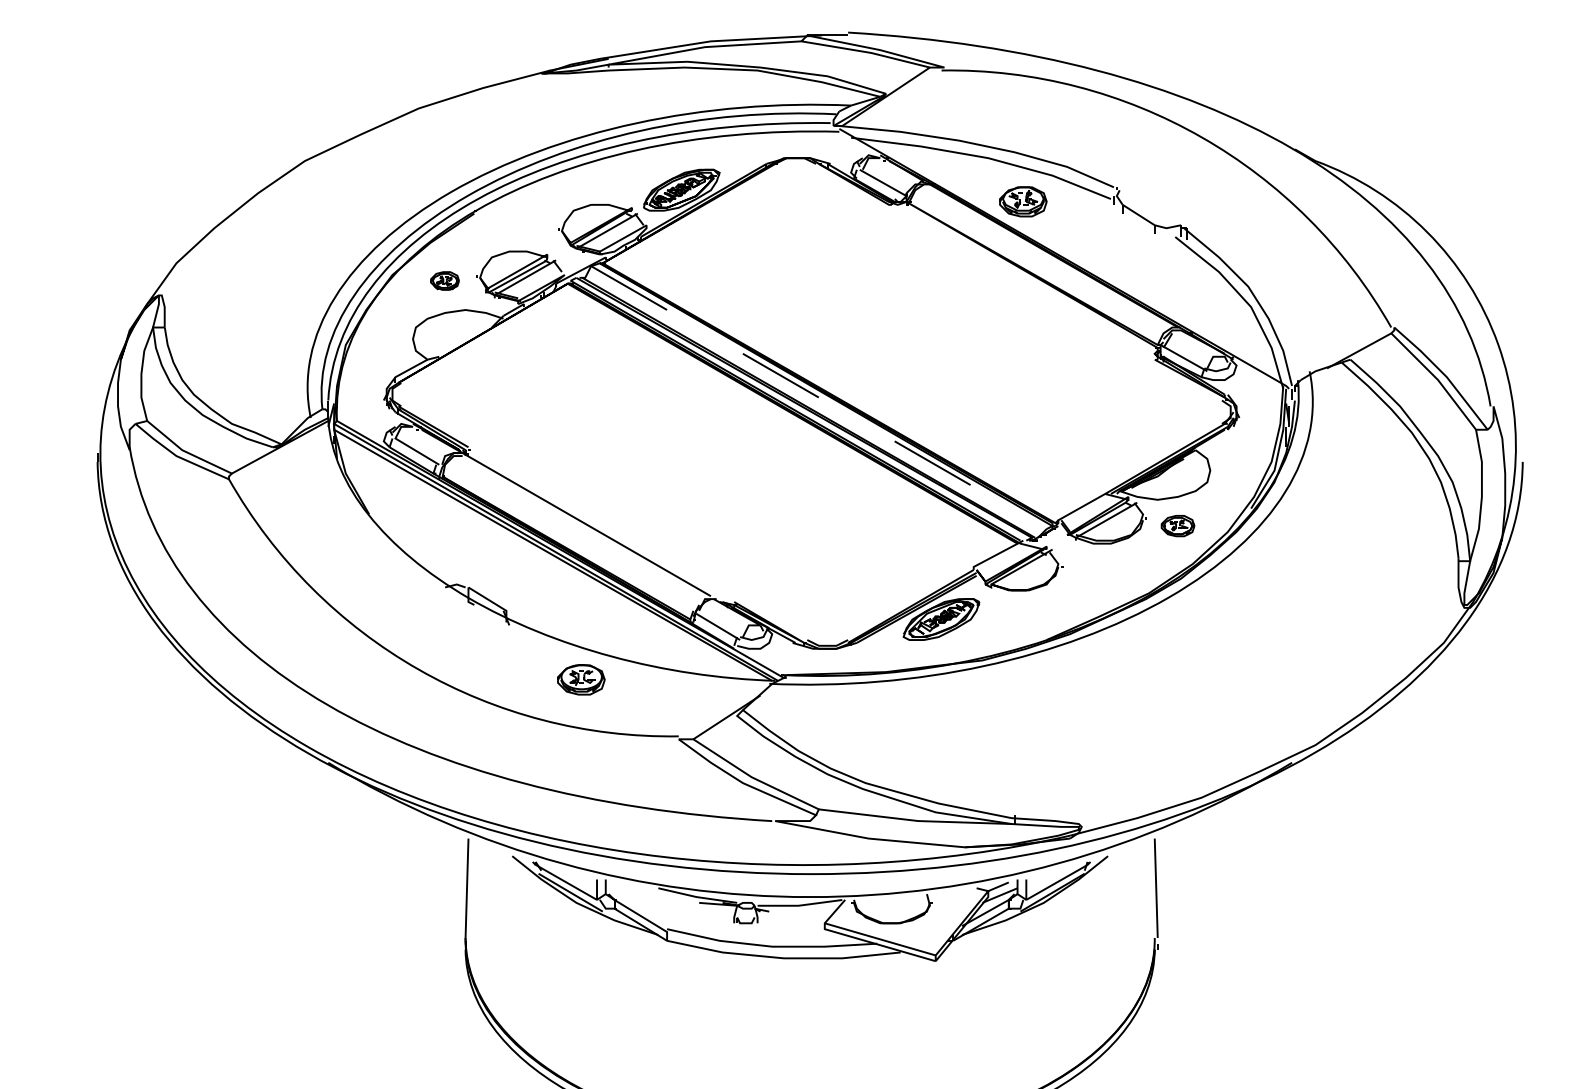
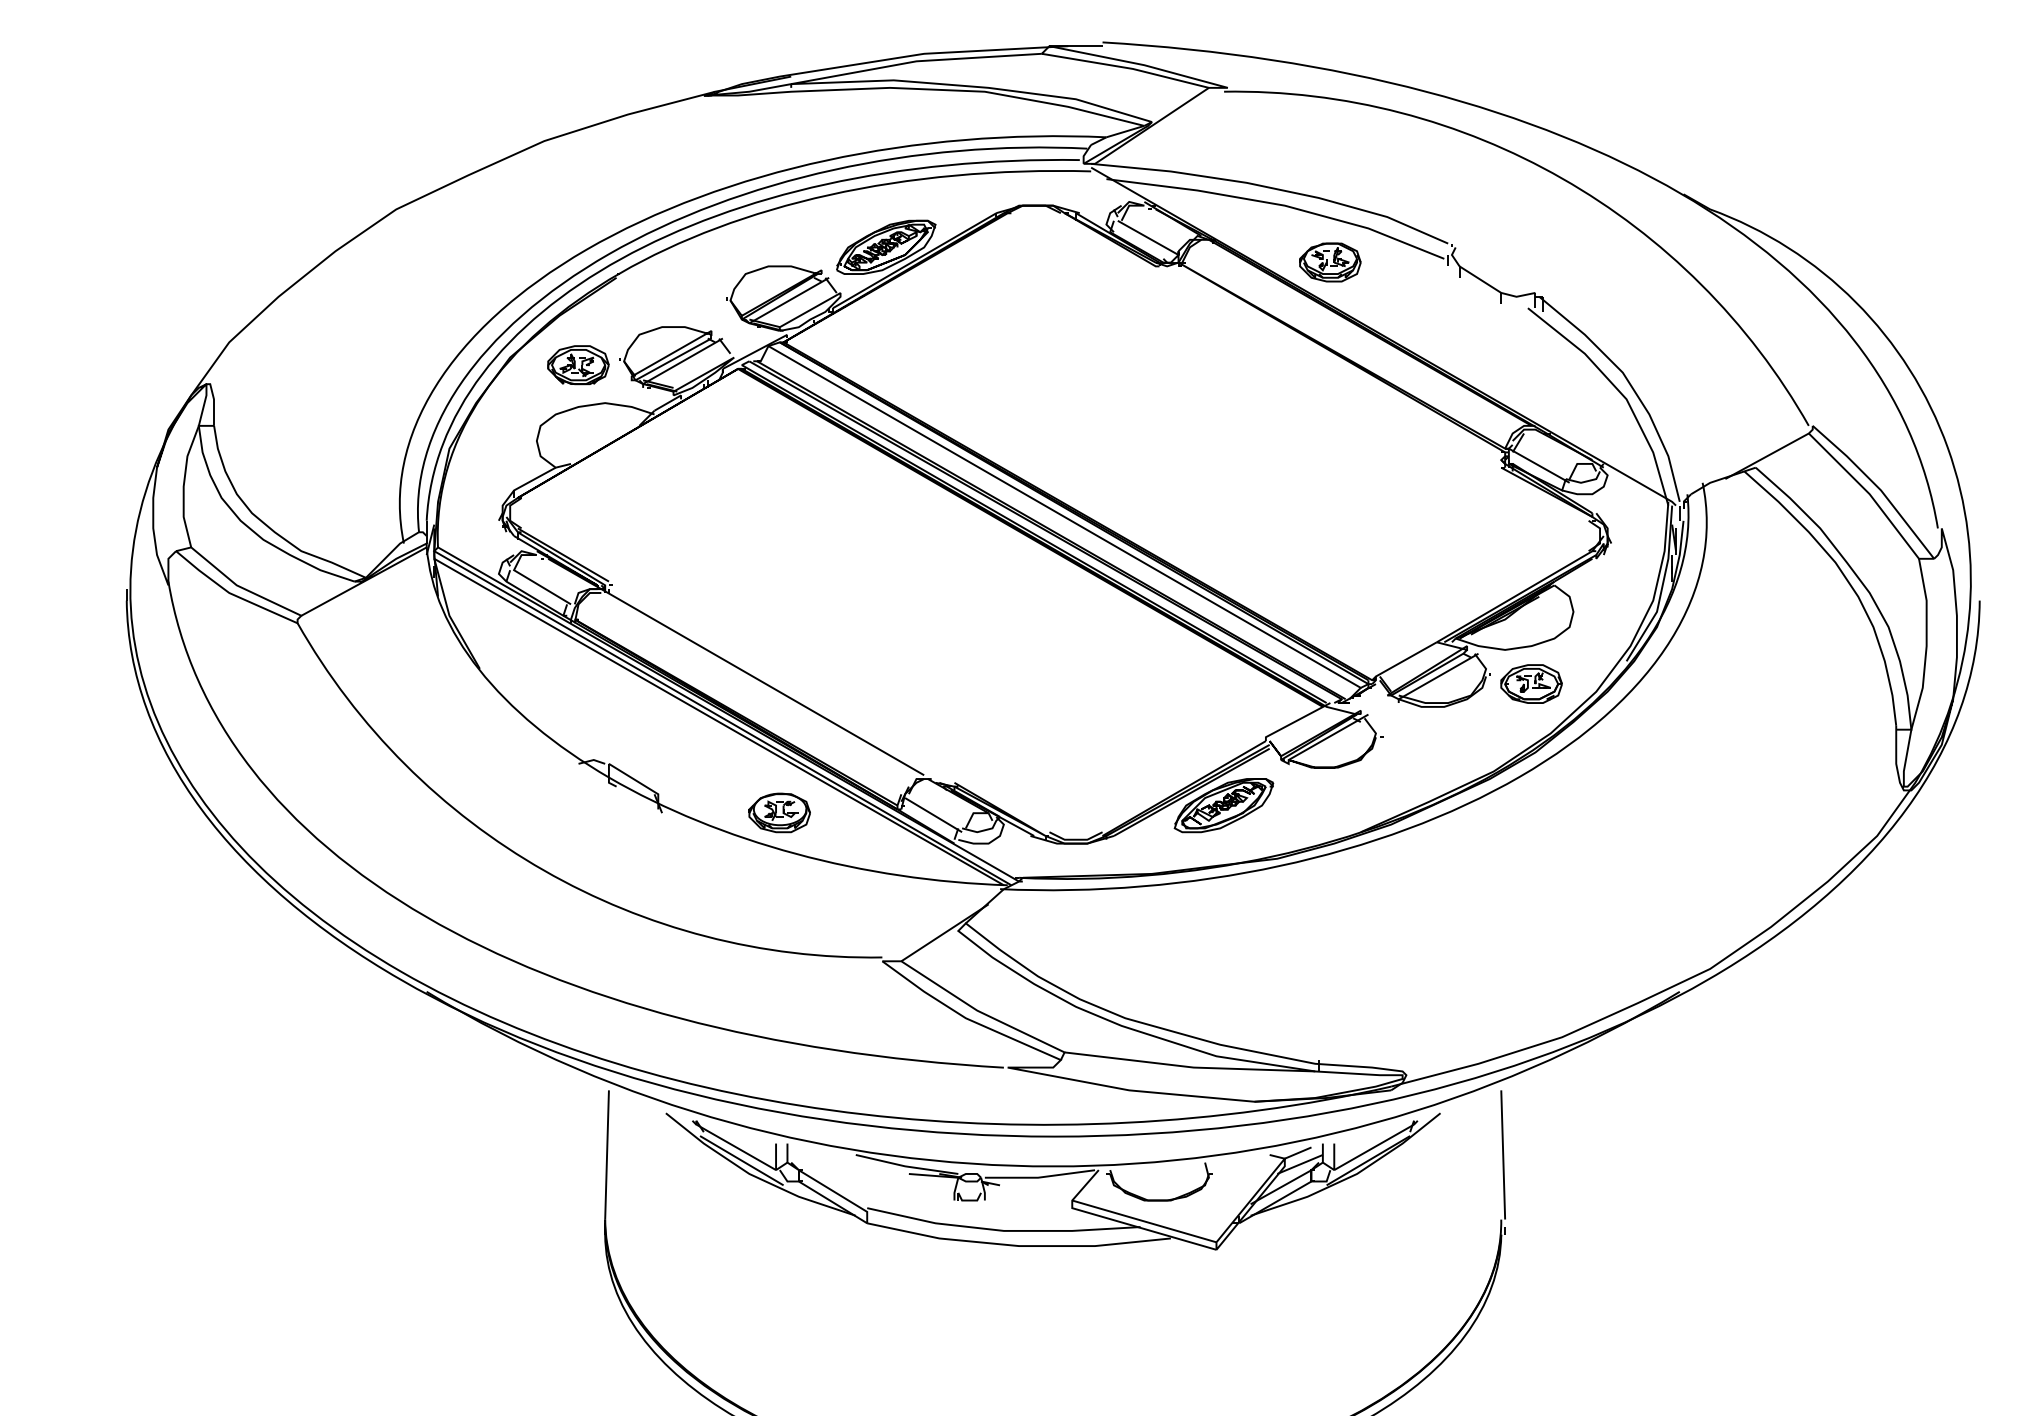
part: (445, 281) -> (578, 365), size x1.67
line: (824, 401) -> (1072, 521), dashed -> solid
part: (1178, 525) -> (1531, 683), size x1.43
part: (581, 679) -> (779, 812), moved

